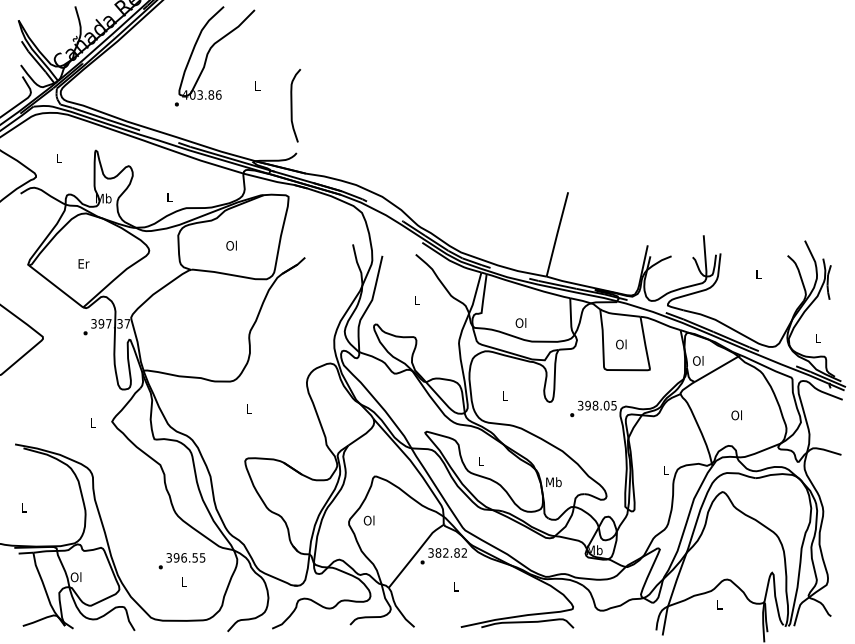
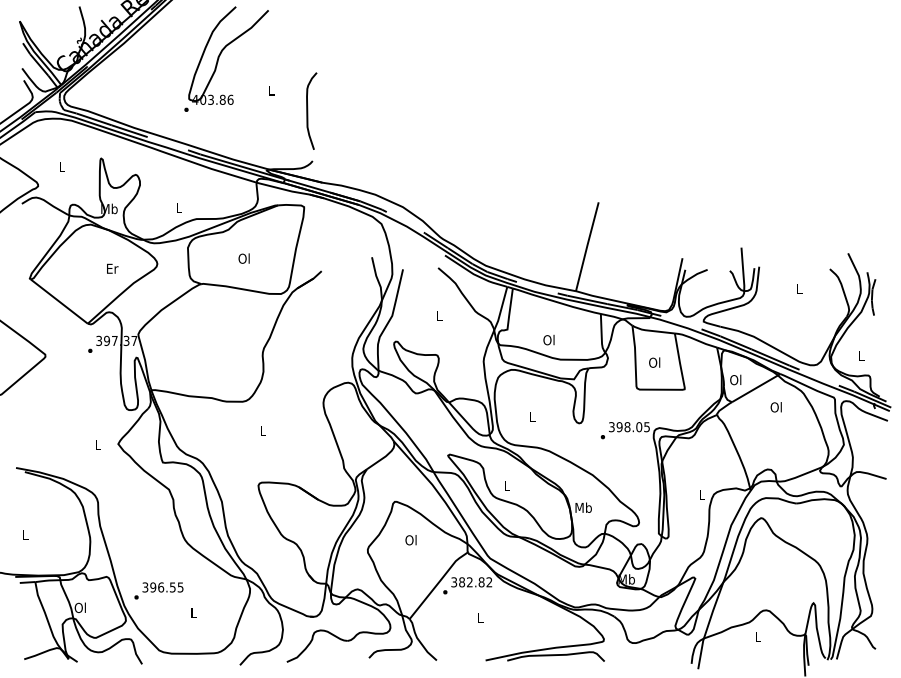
text: (83, 263) -> (112, 268), moved
text: (736, 415) -> (775, 407), moved
text: (368, 520) -> (410, 540), moved
text: (181, 560) -> (158, 590), moved

